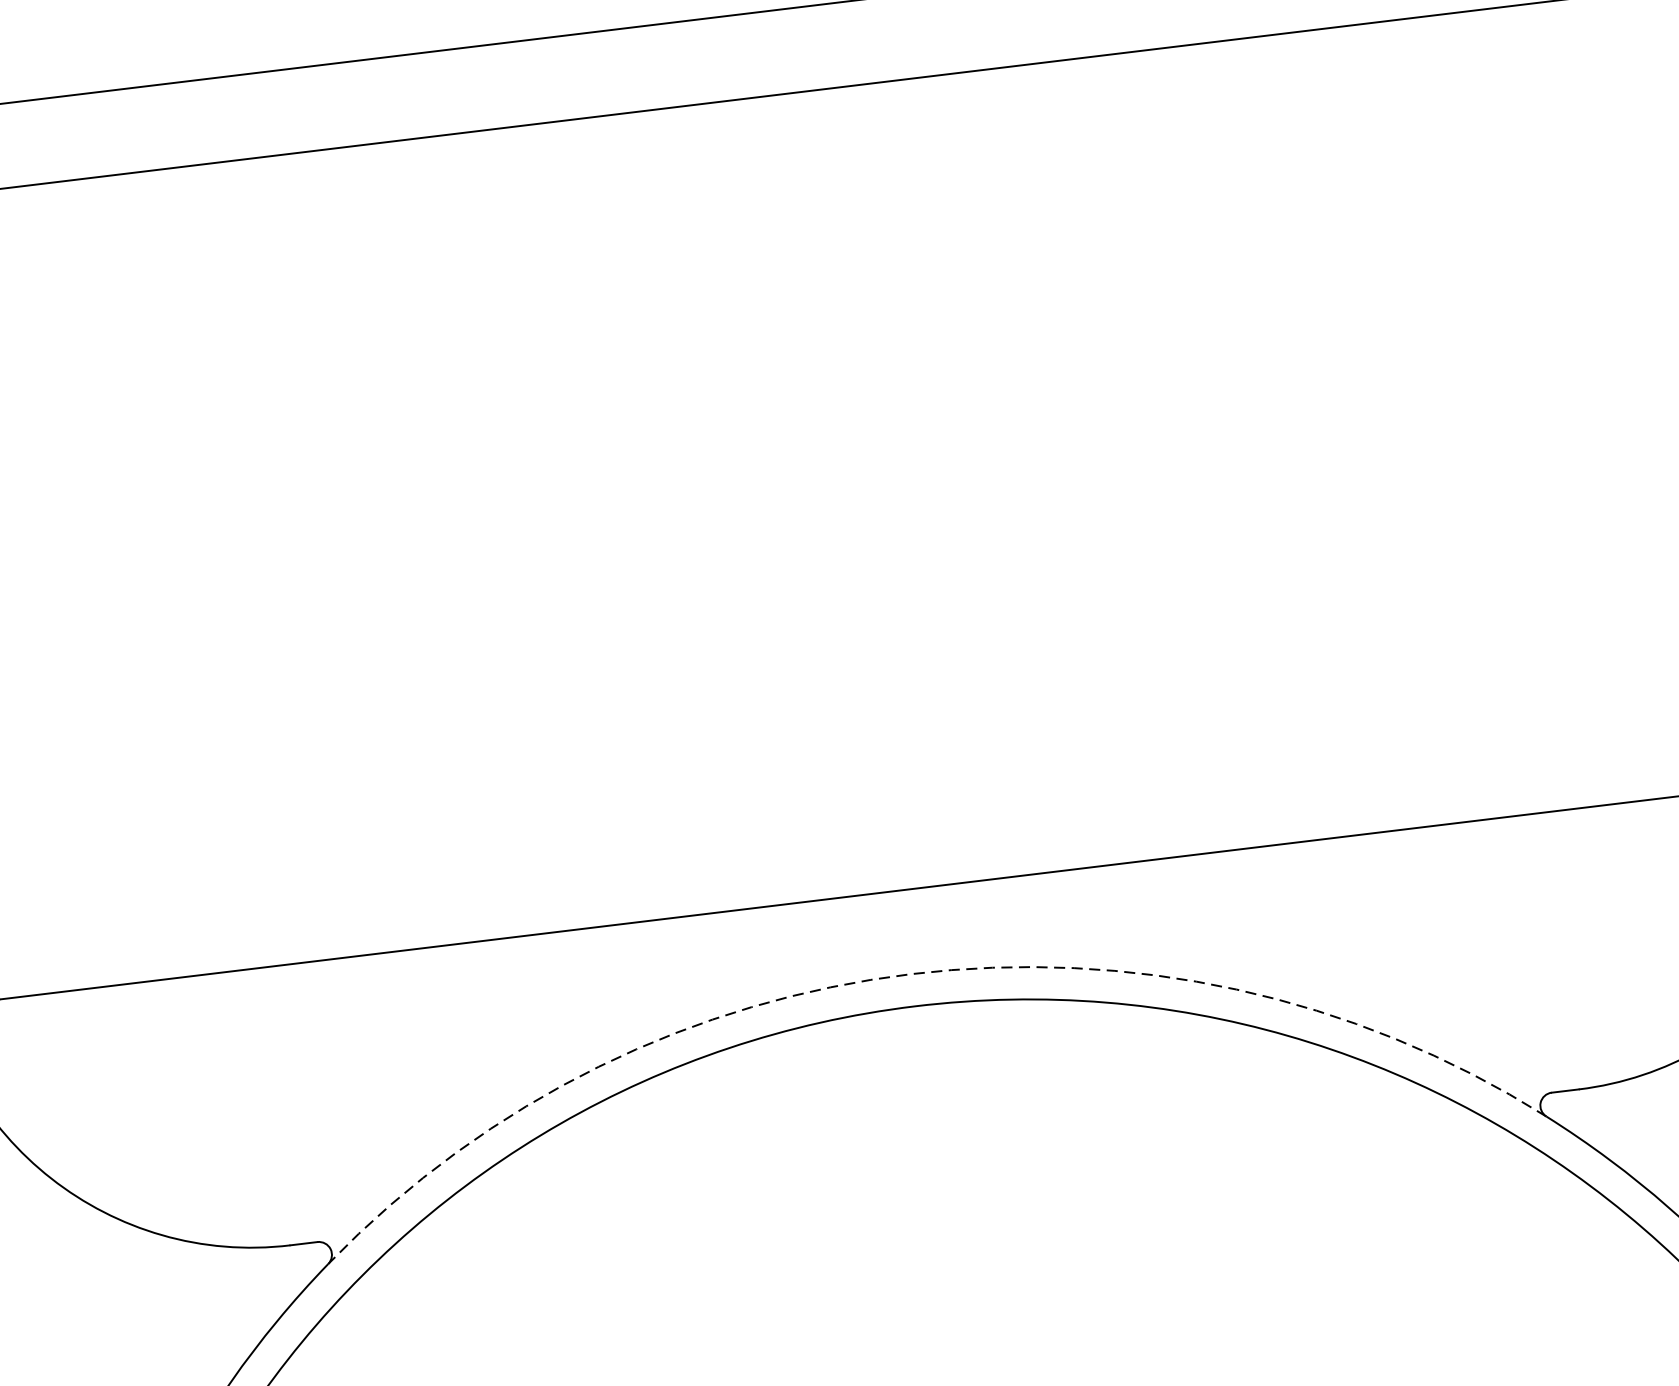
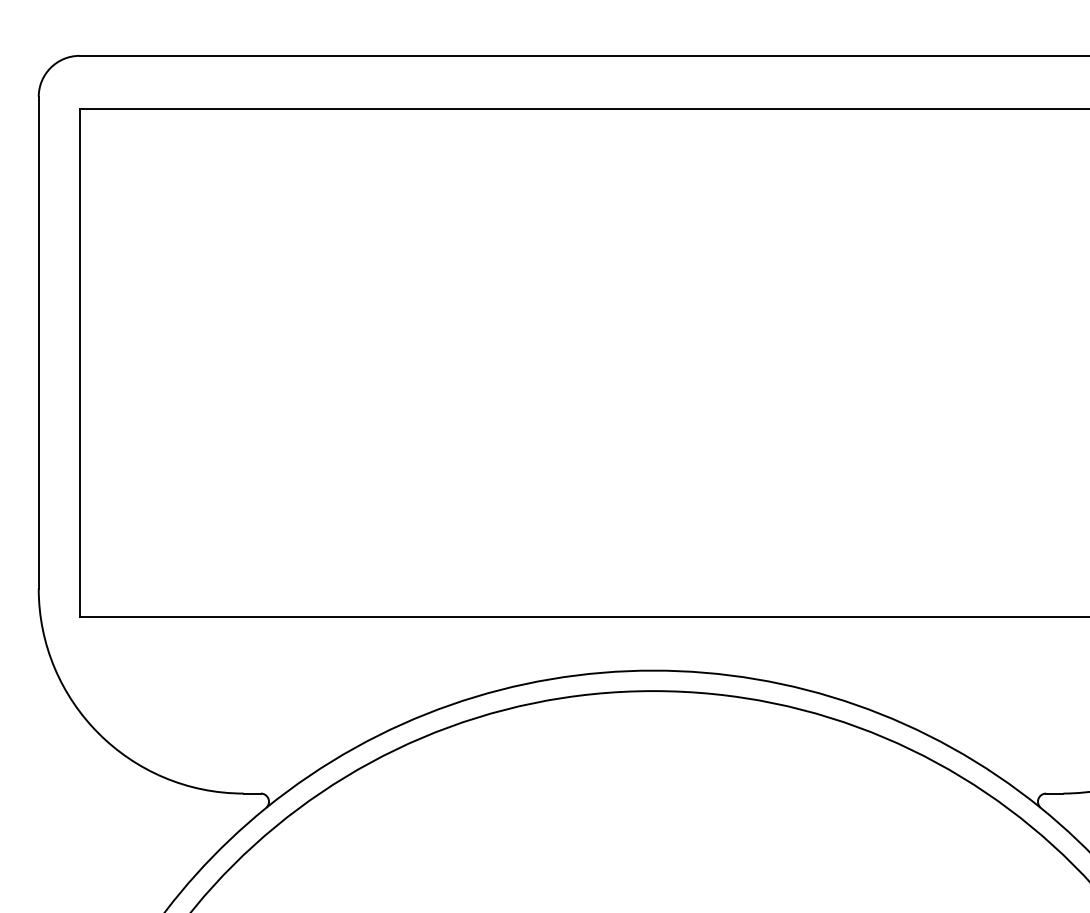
arc: (911, 973) -> (653, 670), dashed -> solid

